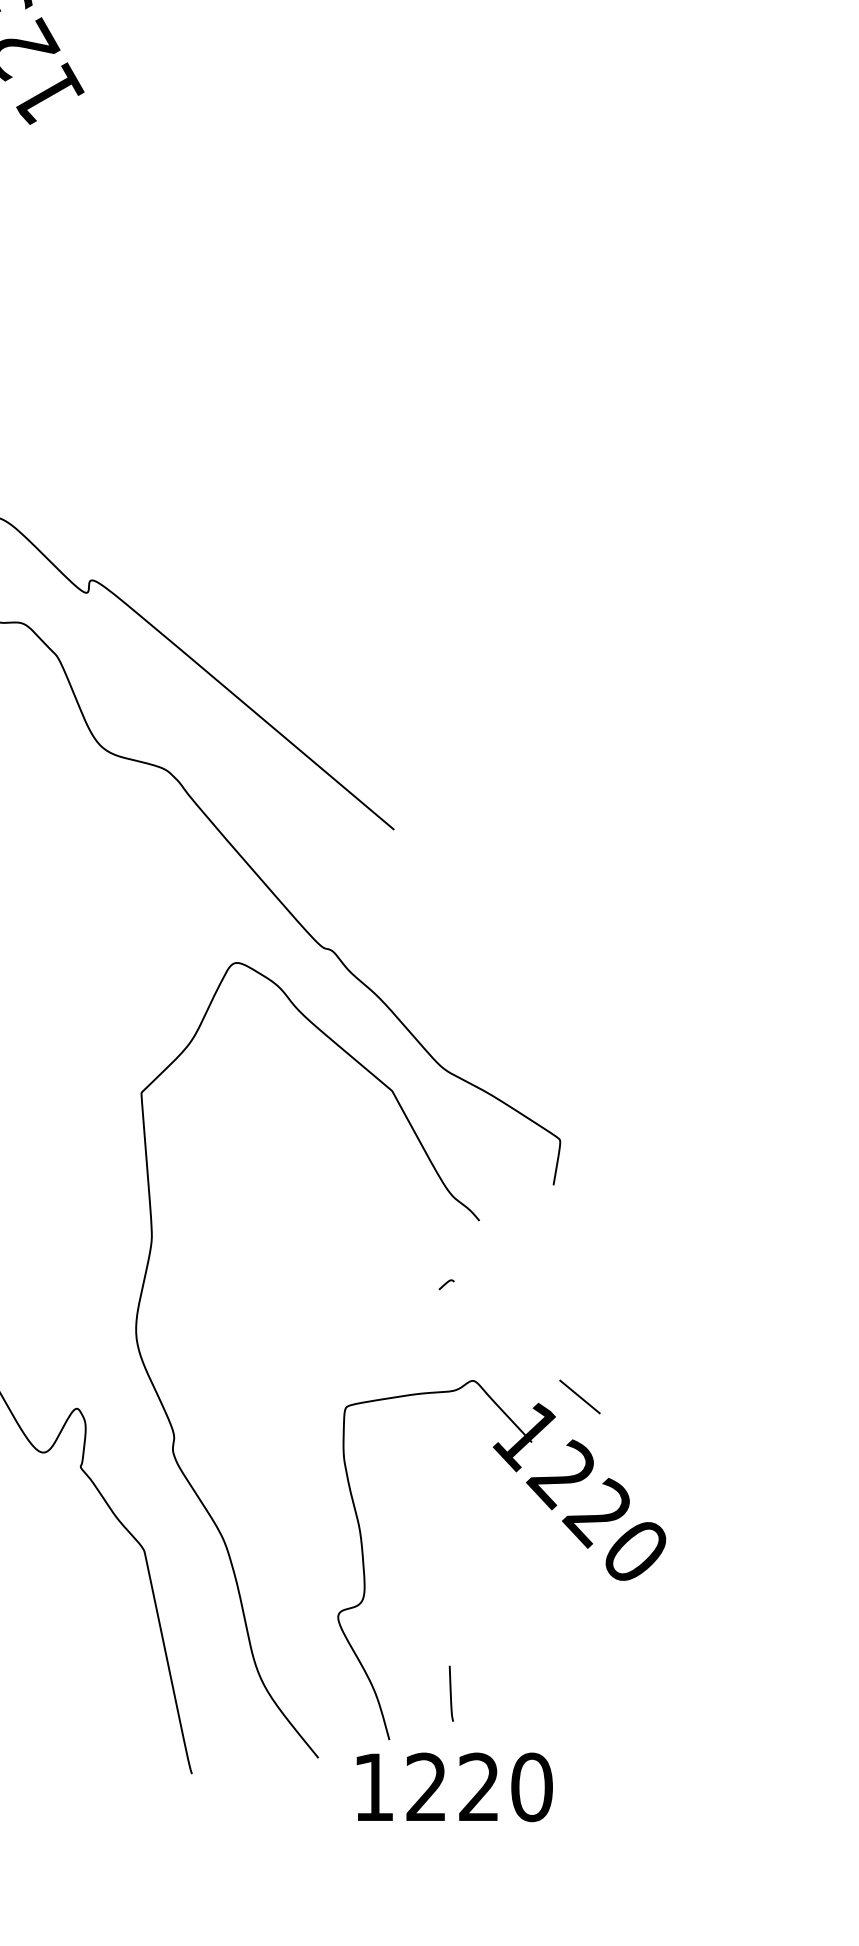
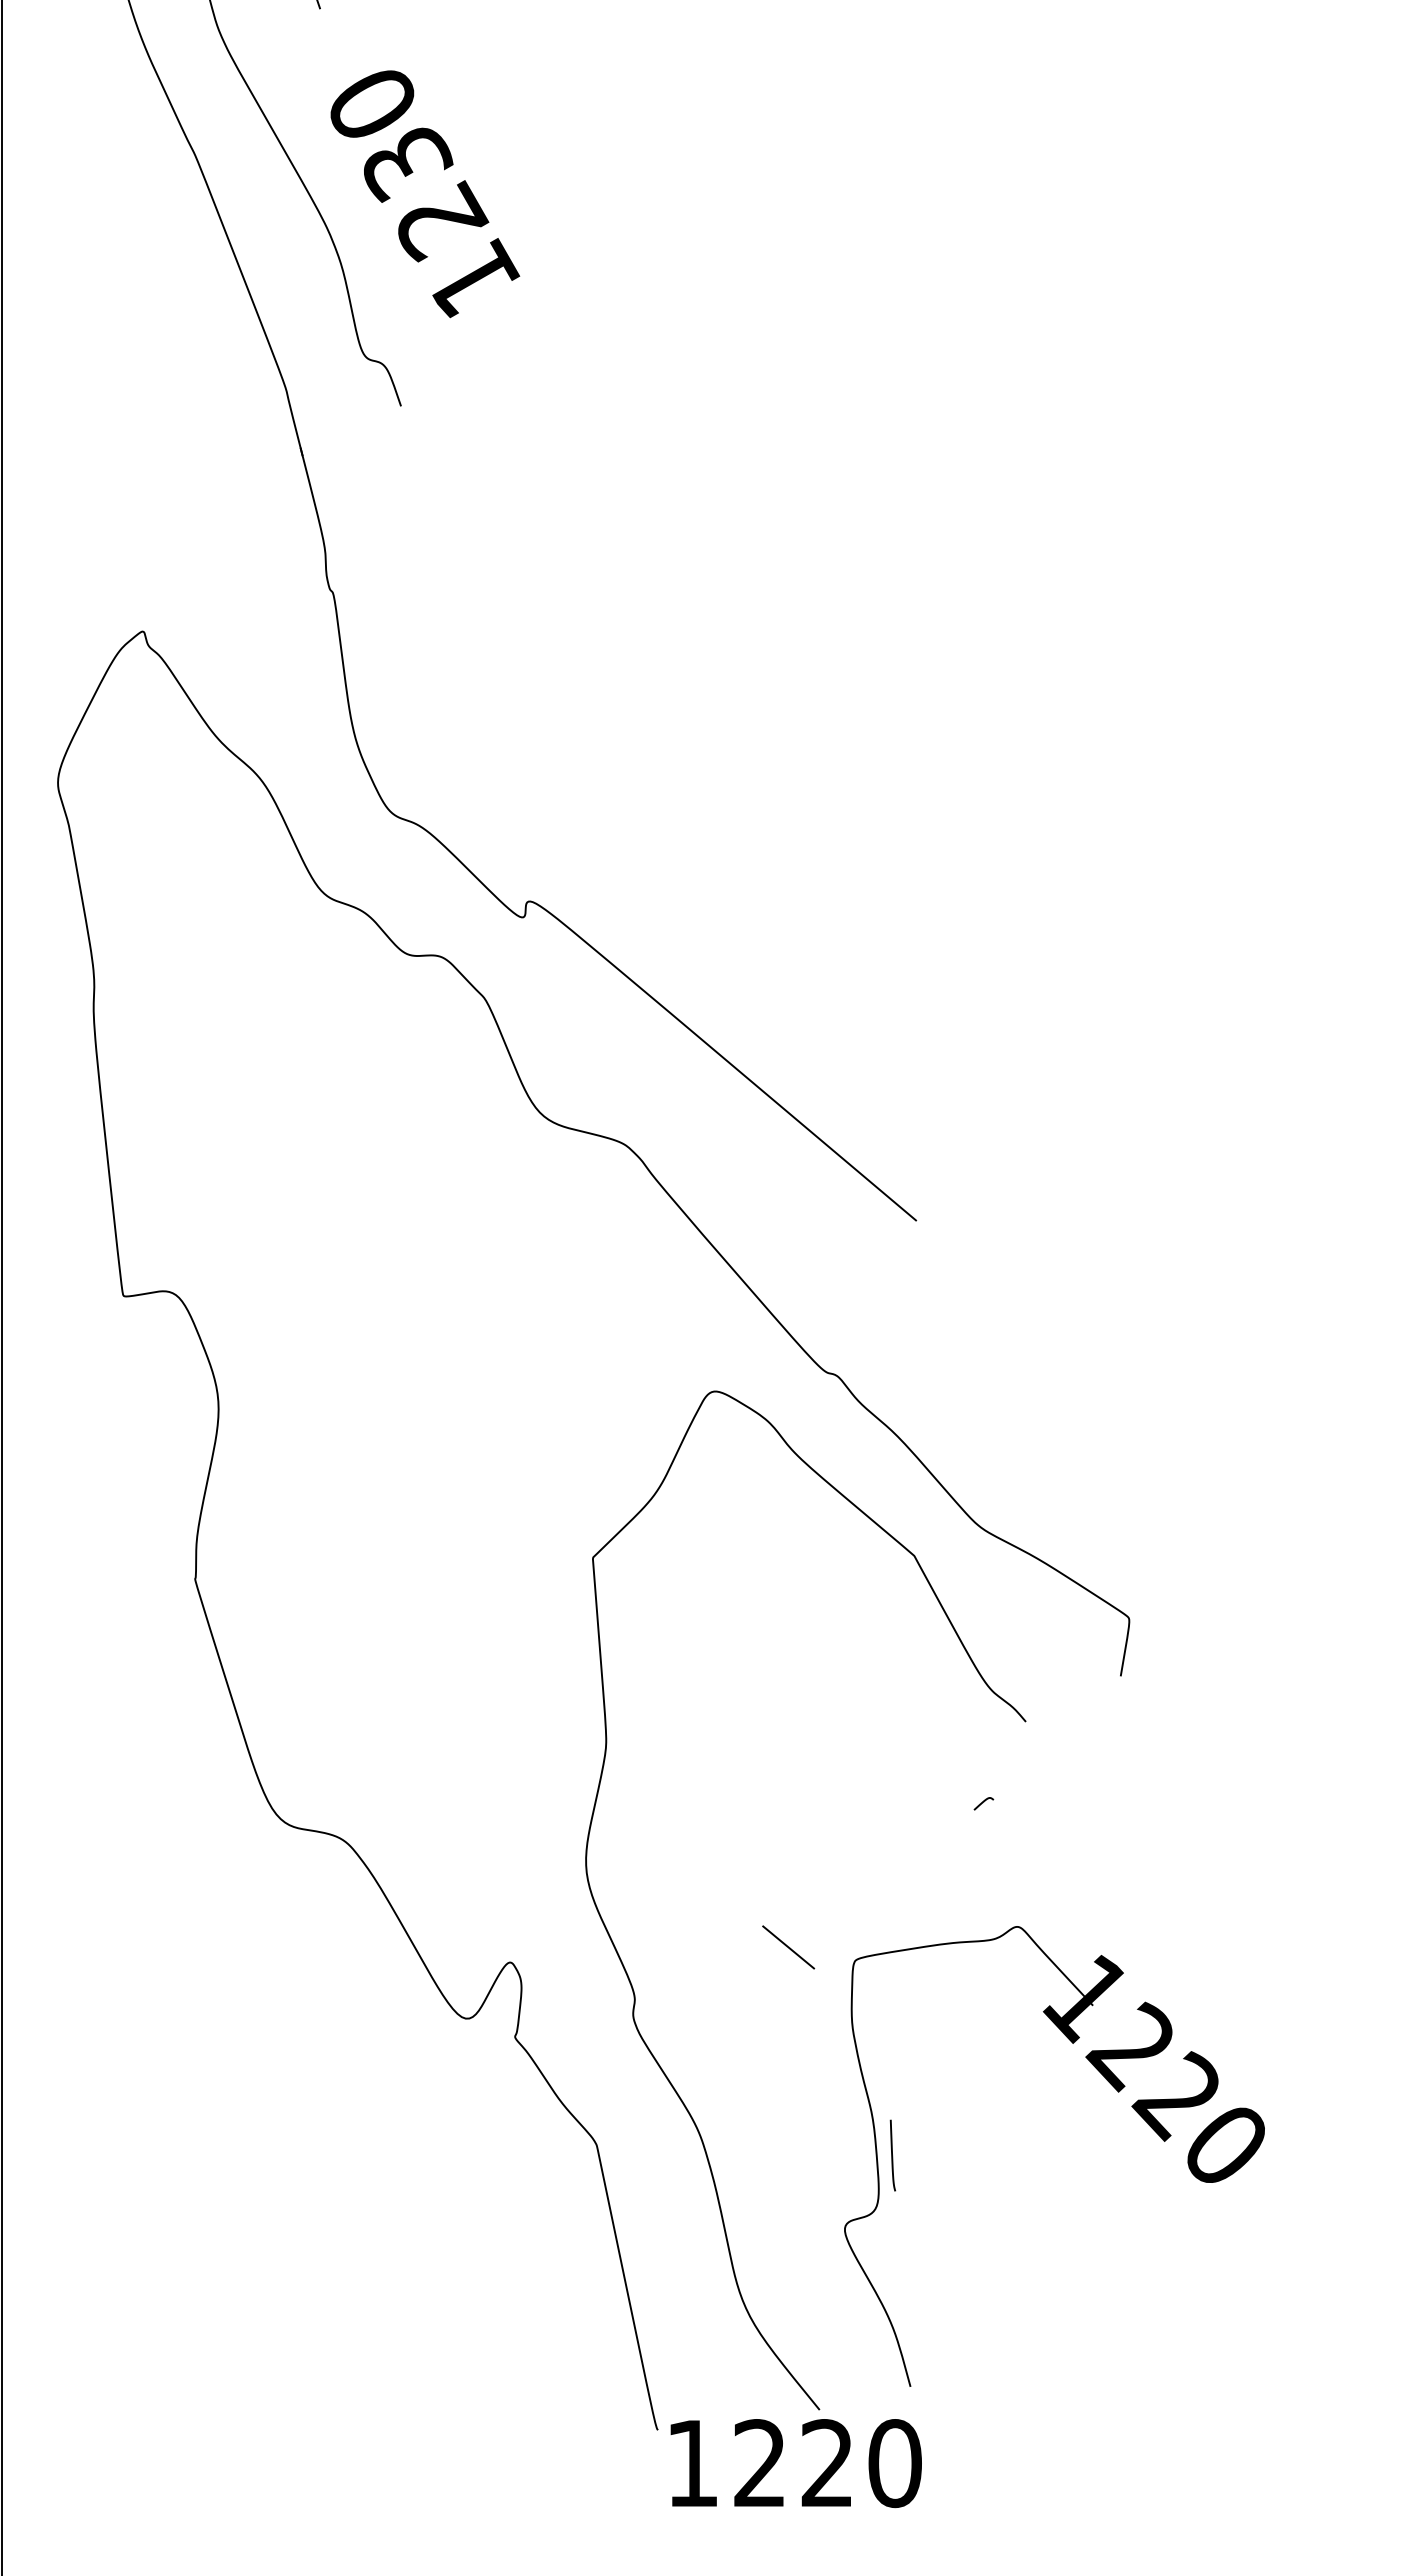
line: (579, 1397) -> (788, 1947), moved
line: (451, 1693) -> (892, 2155), moved
text: (454, 1787) -> (795, 2463), moved

